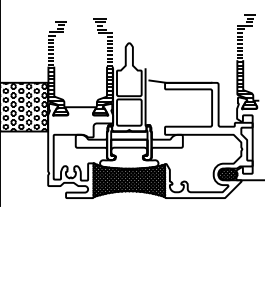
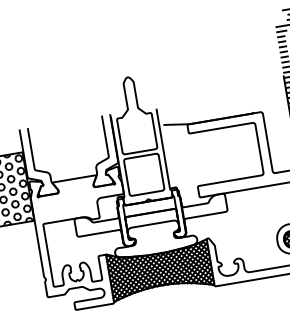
hatch: (102, 65) -> (95, 115), removed
hatch: (57, 68) -> (32, 129), removed

